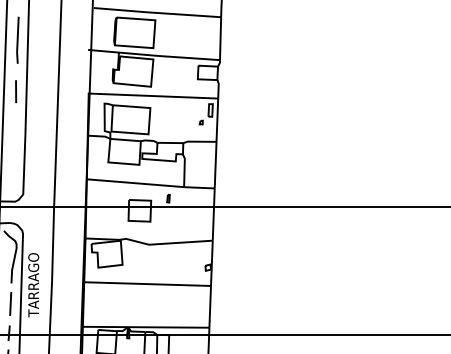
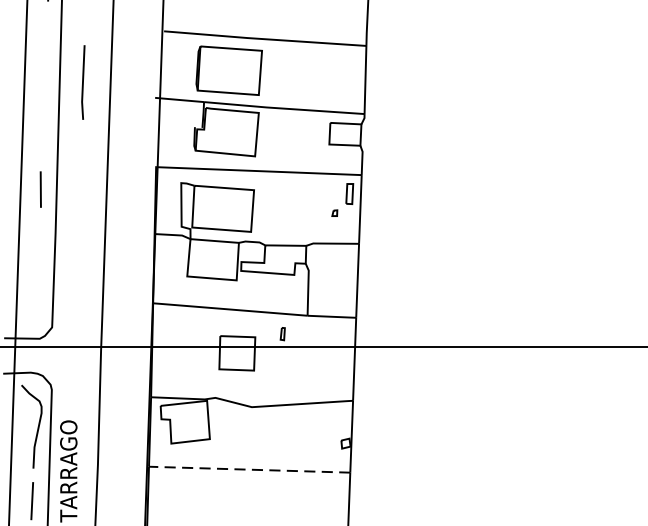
line: (17, 39) -> (82, 81), moved
line: (16, 91) -> (41, 189), moved
line: (147, 284) -> (249, 470), solid -> dashed

